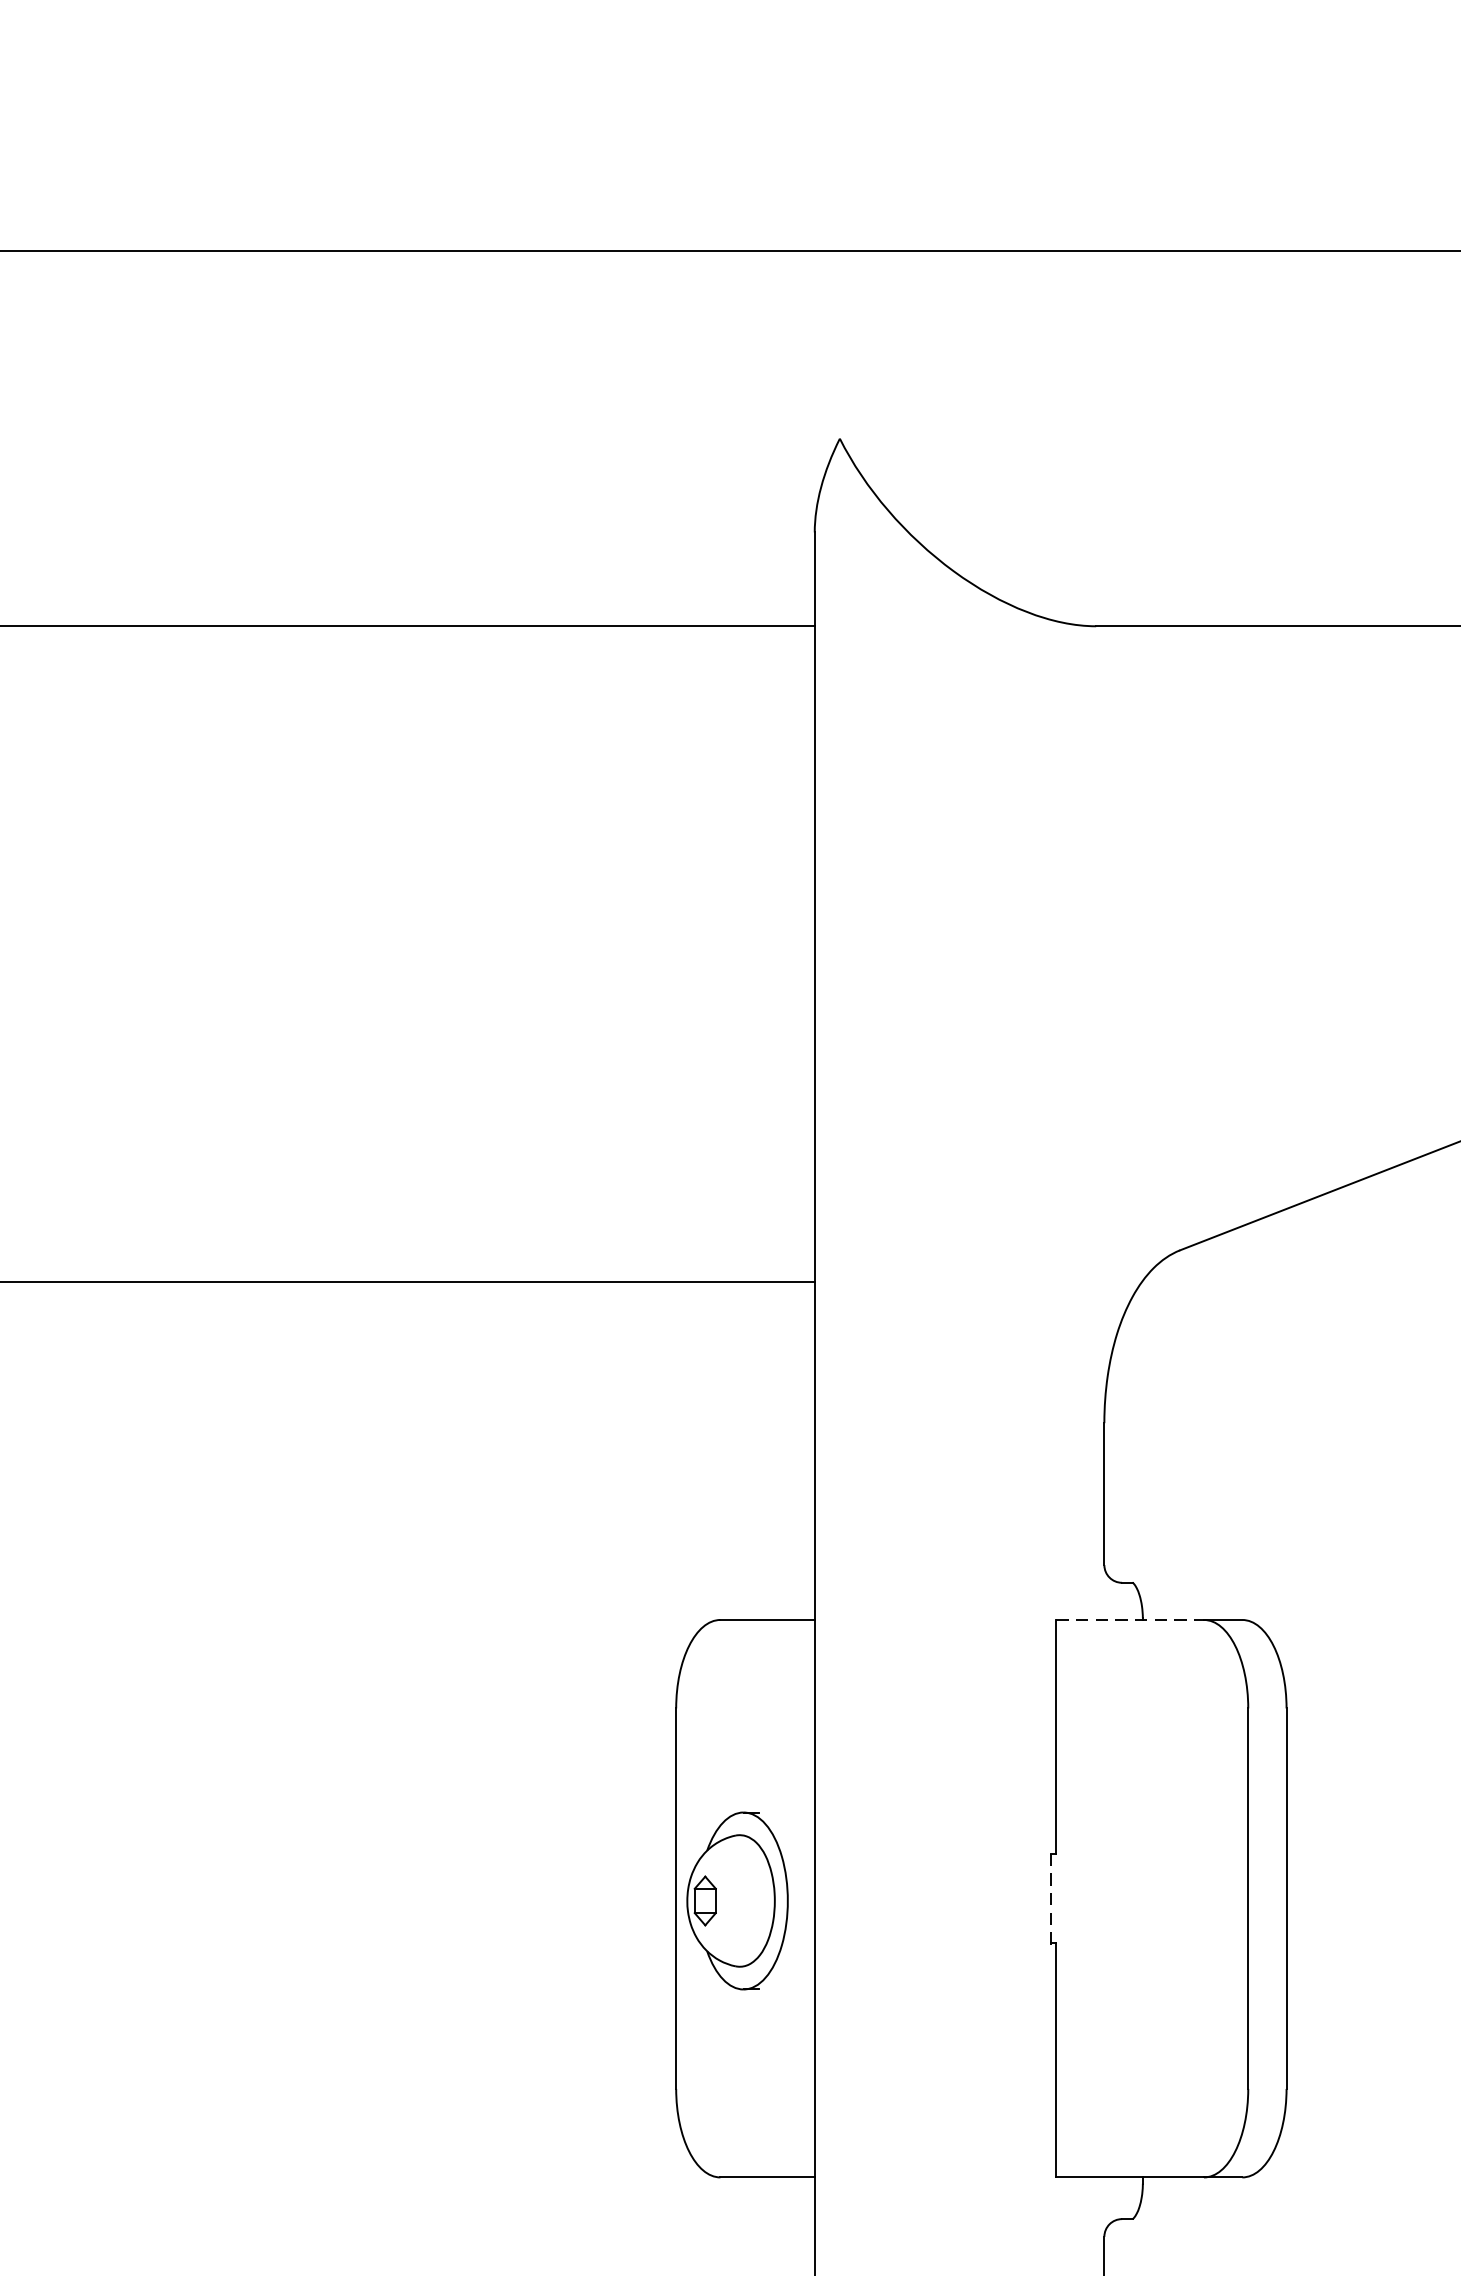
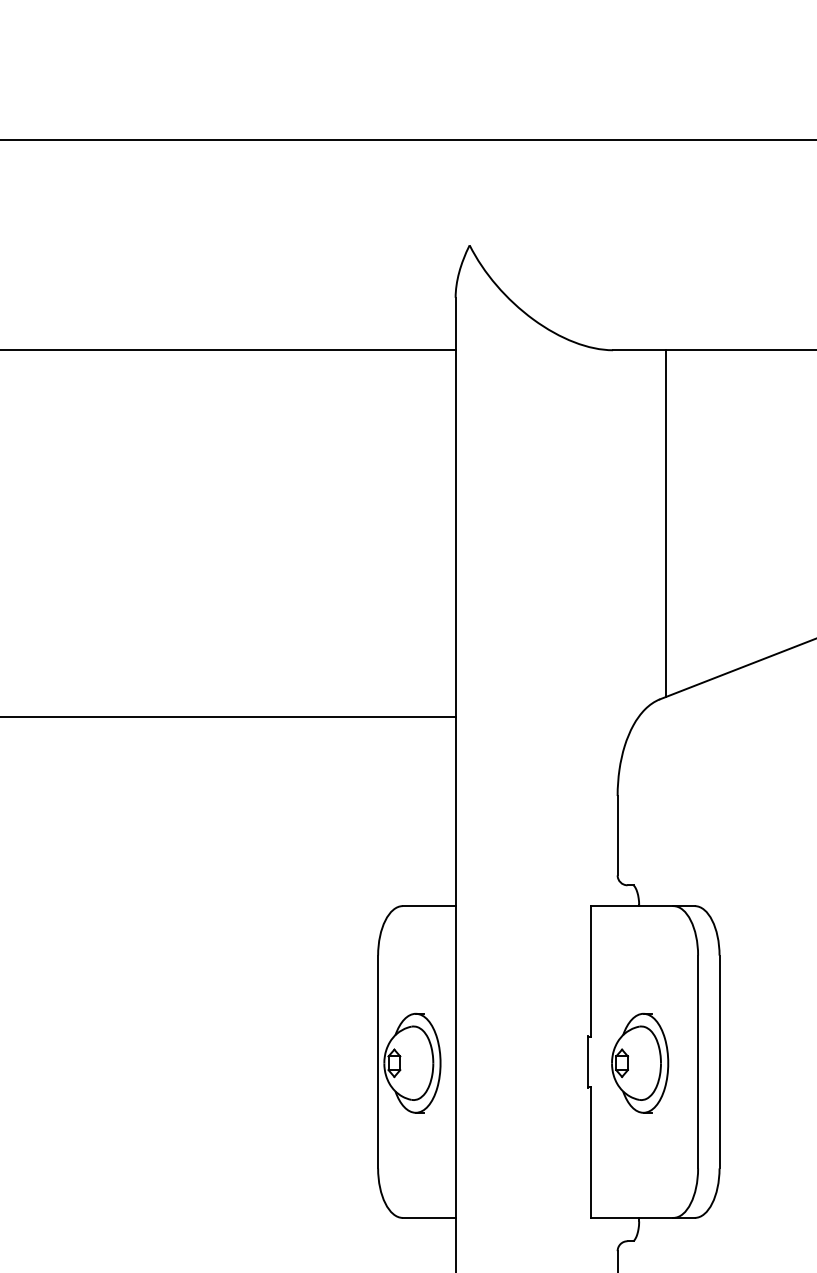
line: (1189, 935) -> (665, 523), added
line: (1130, 1620) -> (632, 906), dashed -> solid
line: (1050, 1899) -> (587, 1062), dashed -> solid
part: (1145, 1899) -> (640, 1062), added

